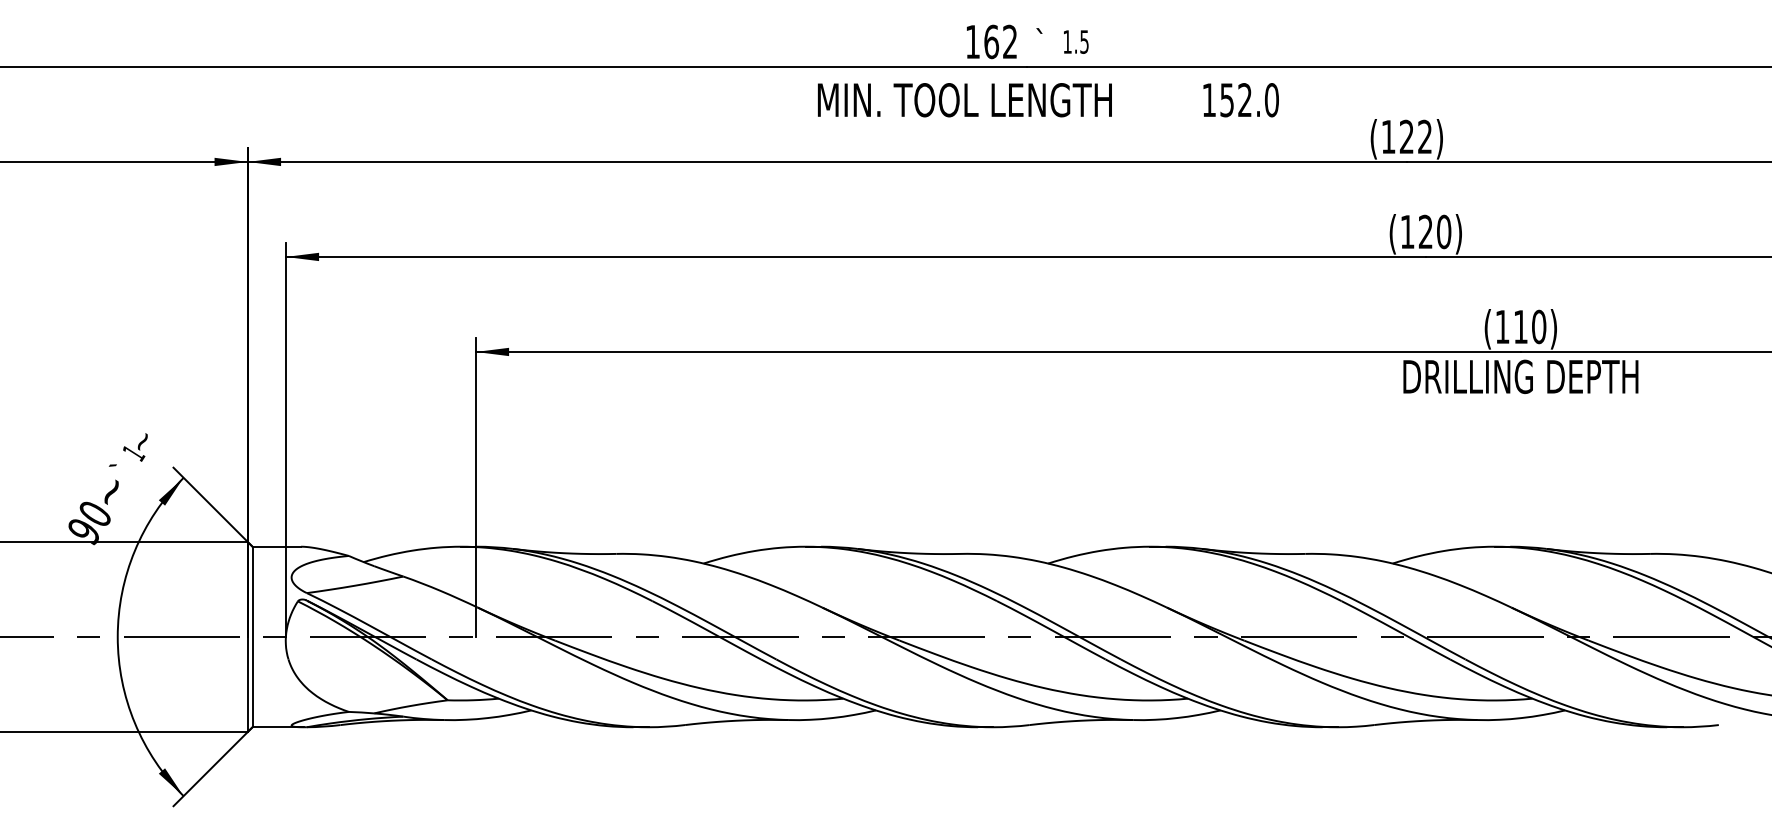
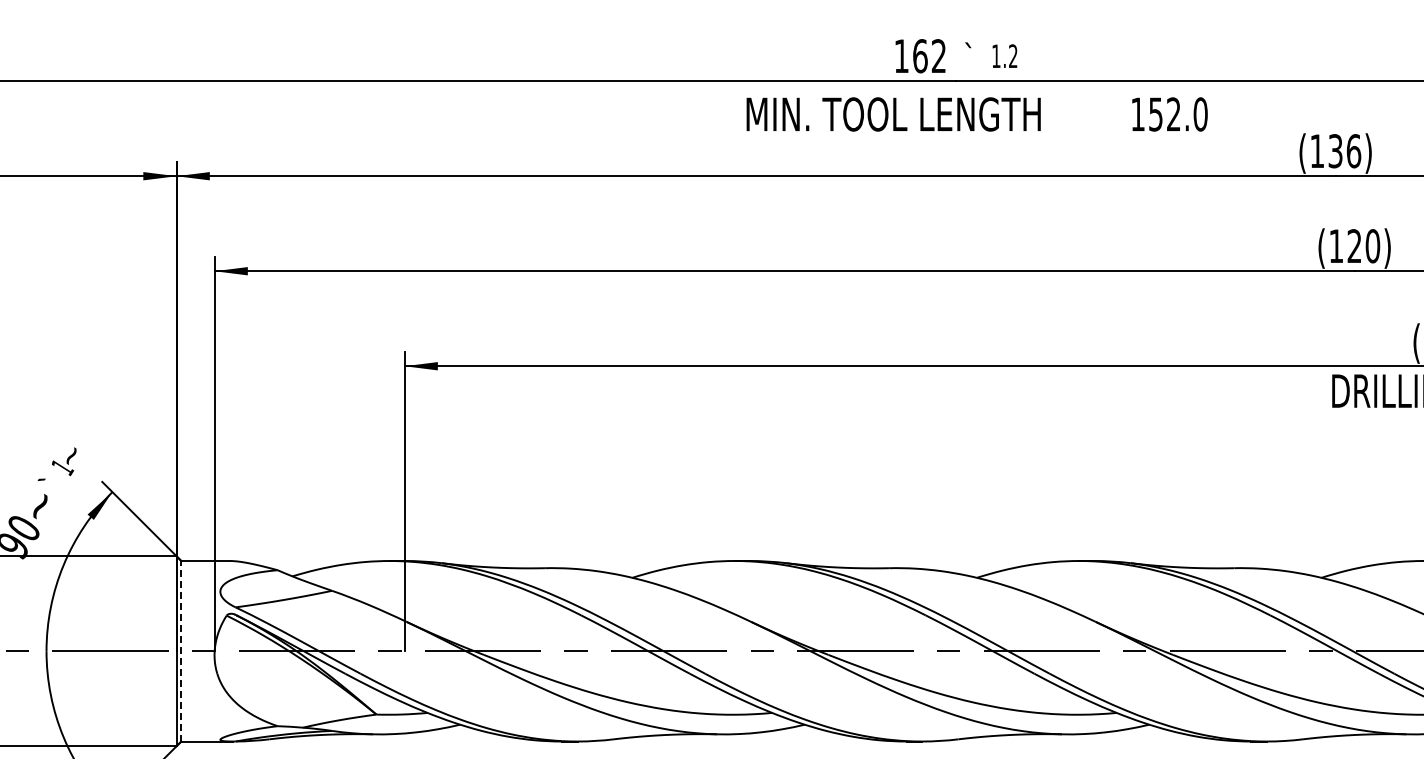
text: (1084, 41) -> (1013, 55), 1.5 -> 1.2
text: (1416, 136) -> (1345, 150), (122) -> (136)
line: (252, 636) -> (181, 650), solid -> dashed

